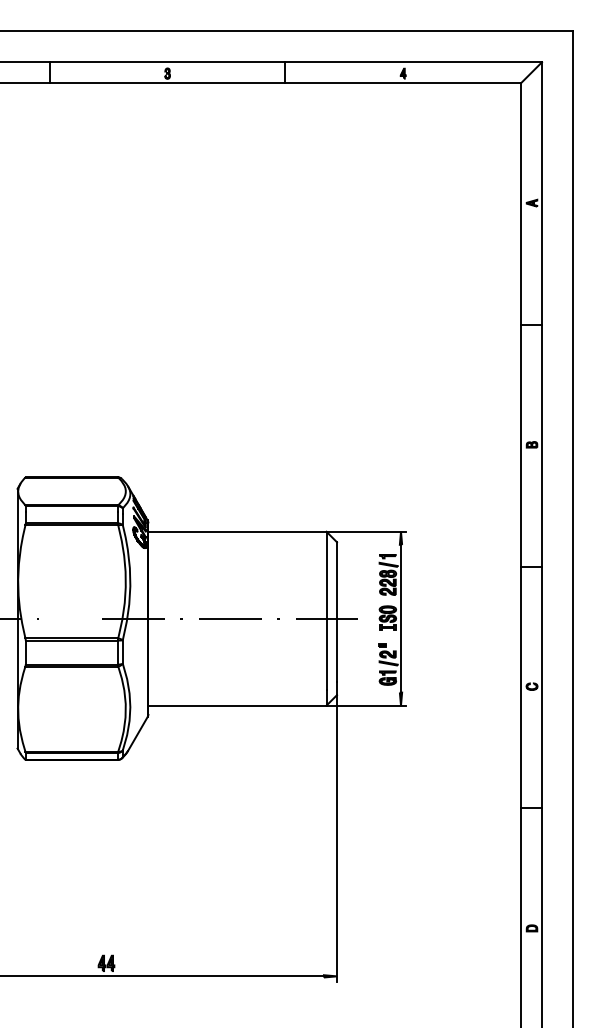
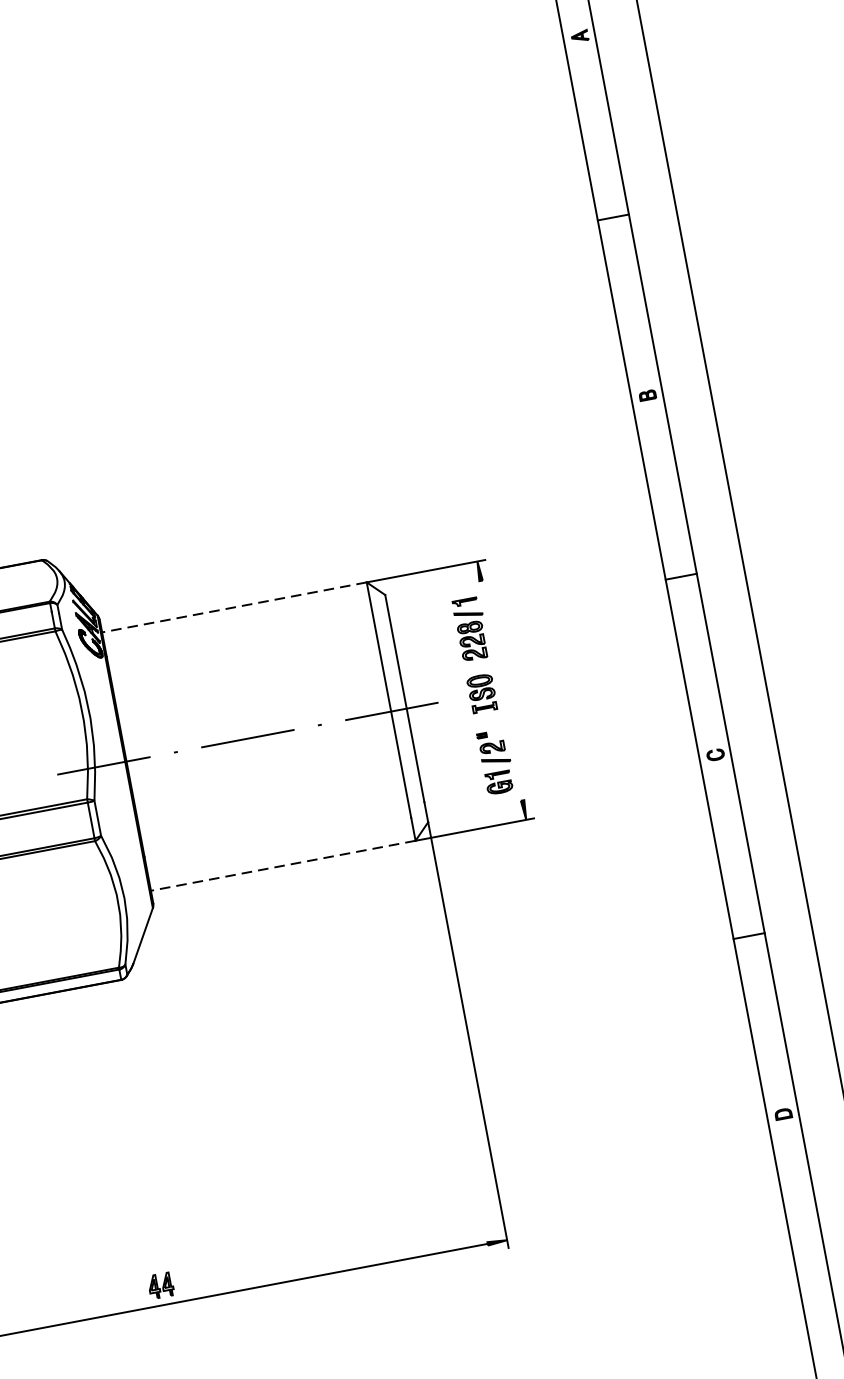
line: (237, 531) -> (234, 607), solid -> dashed
line: (401, 618) -> (502, 690), removed
line: (237, 705) -> (283, 865), solid -> dashed

